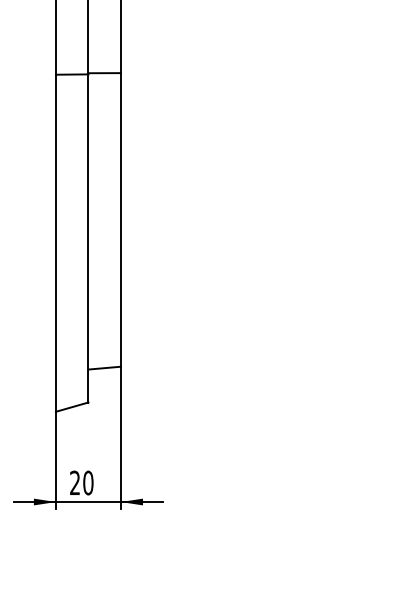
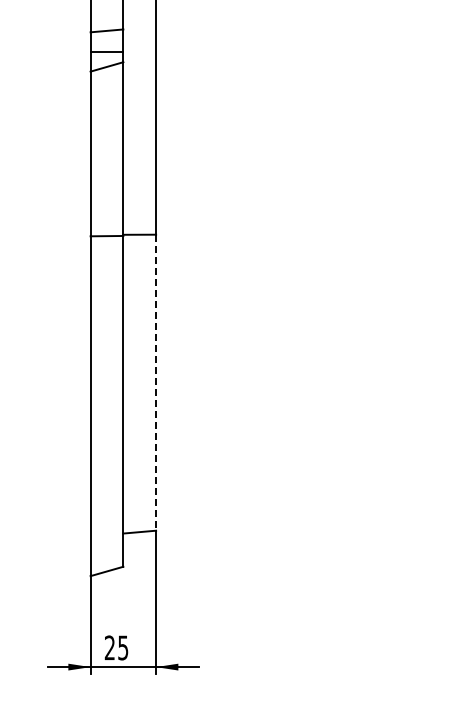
line: (121, 219) -> (156, 382), solid -> dashed
text: (88, 482) -> (123, 647), 20 -> 25

